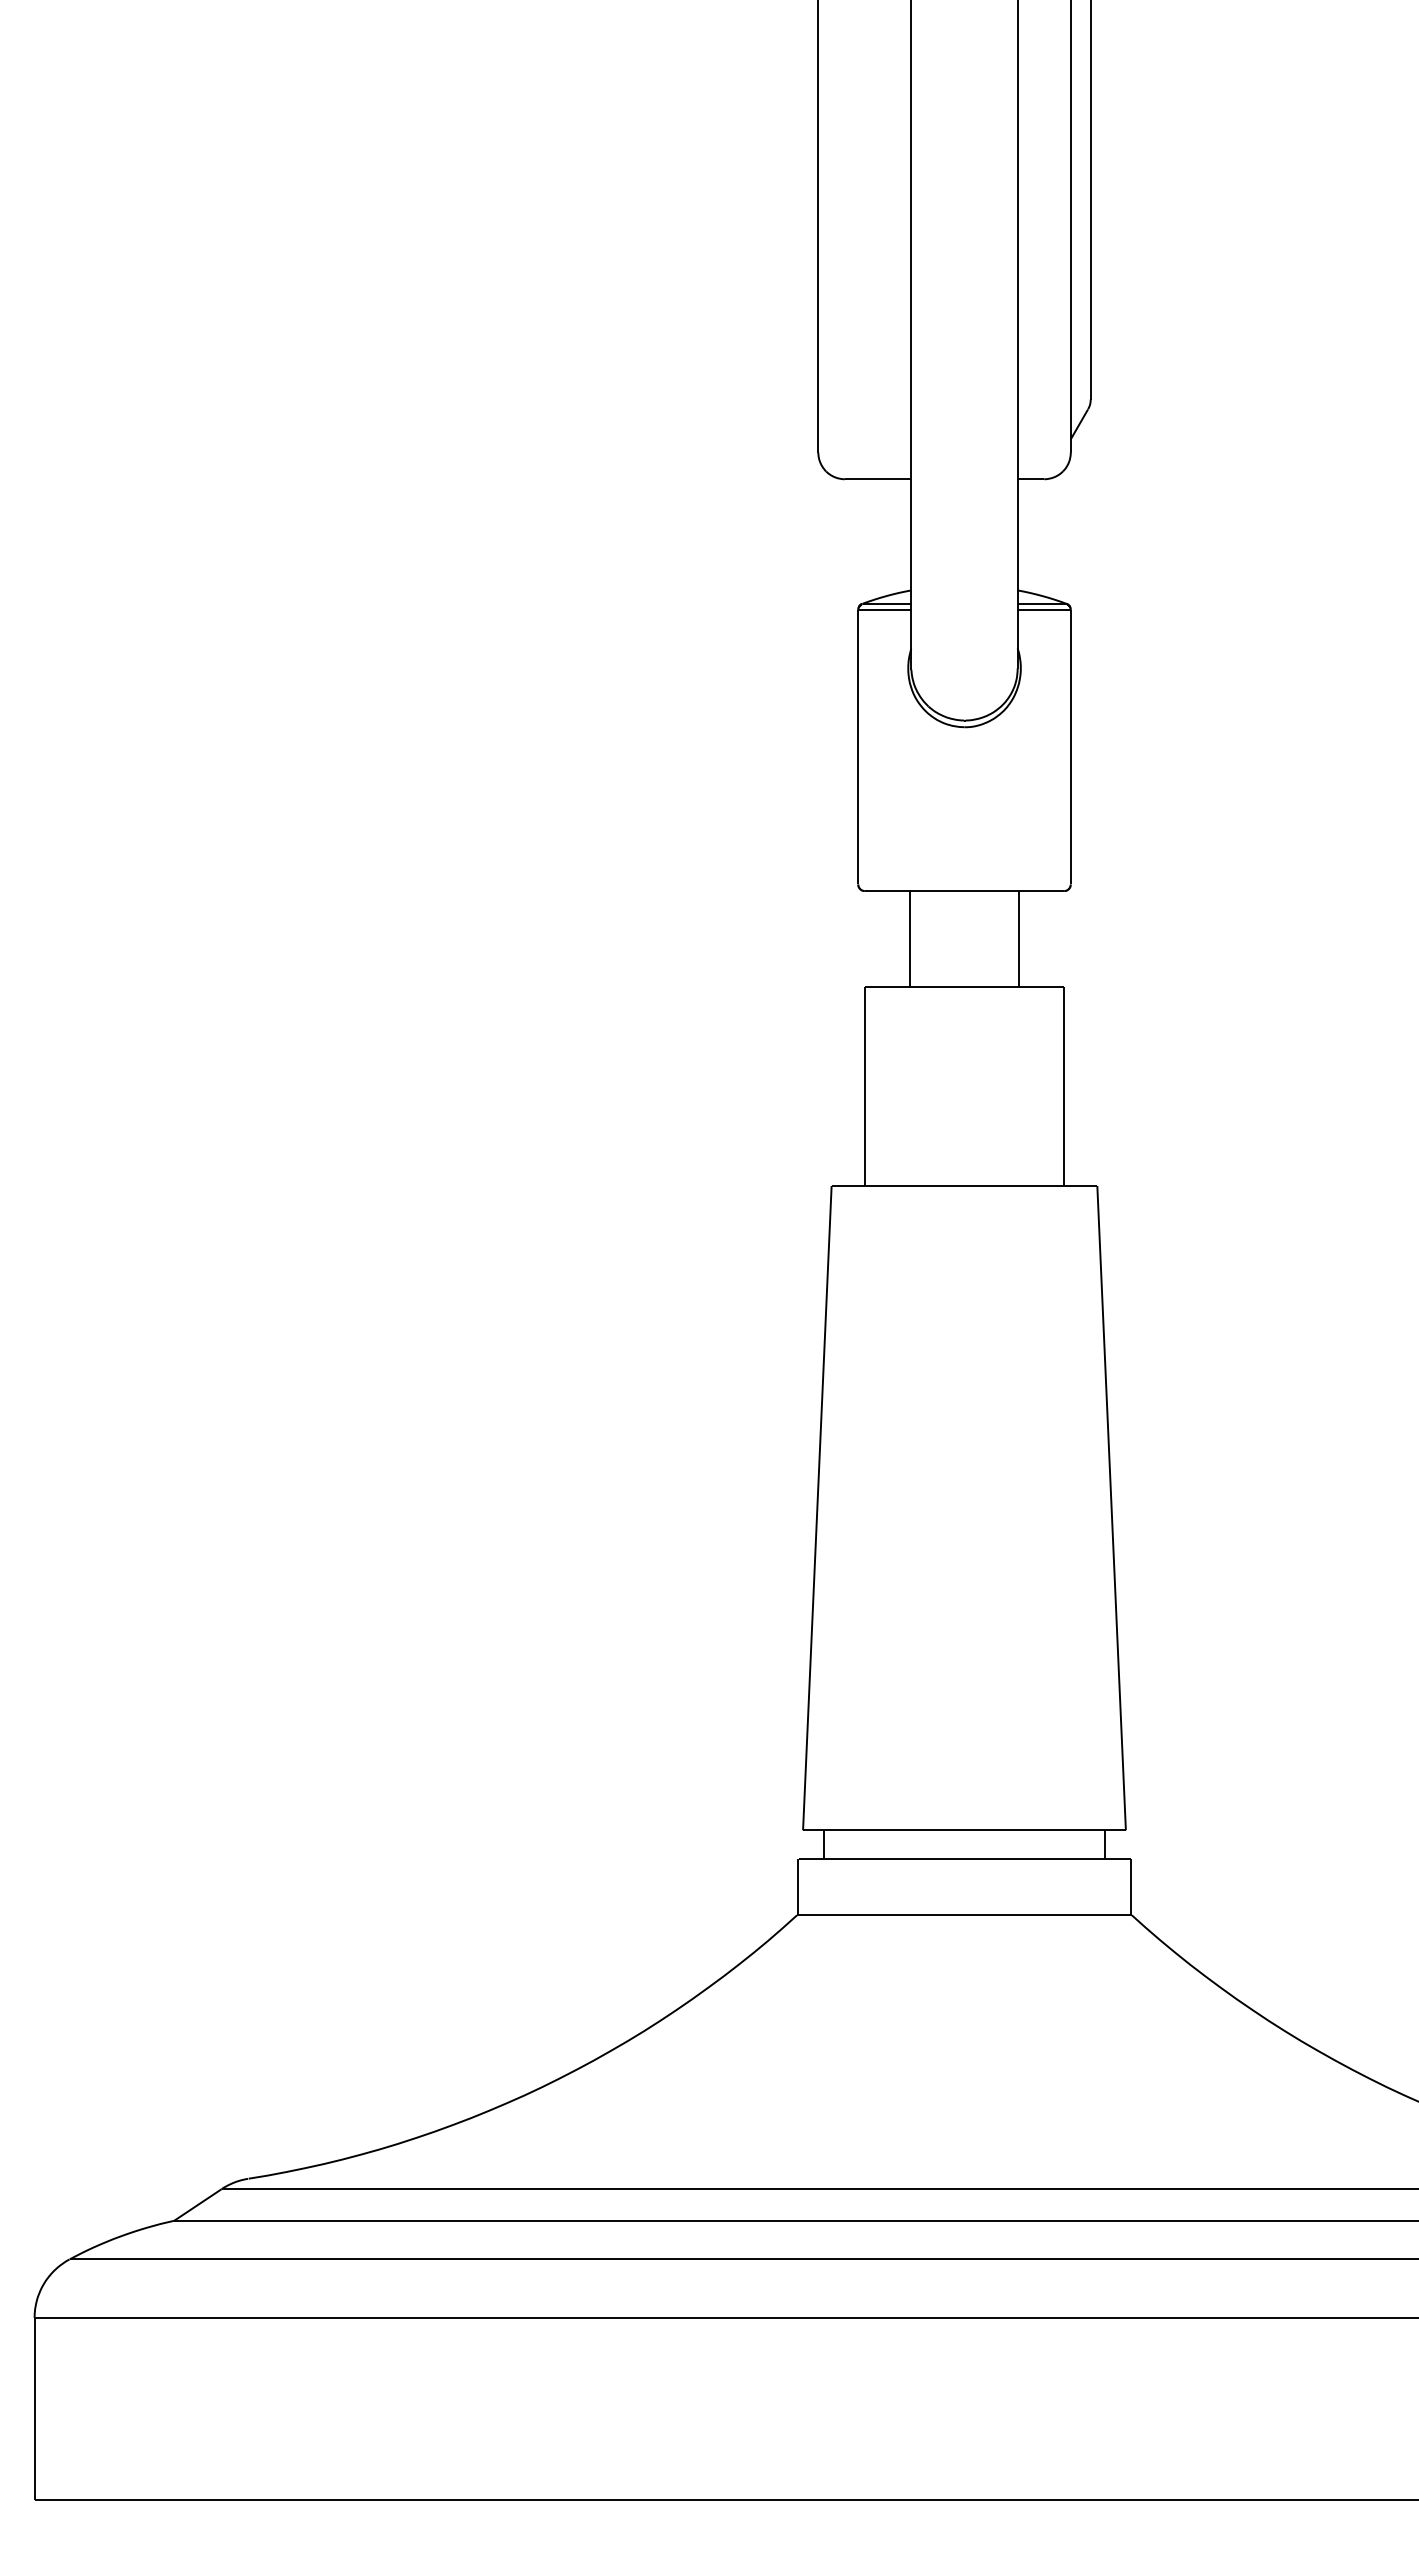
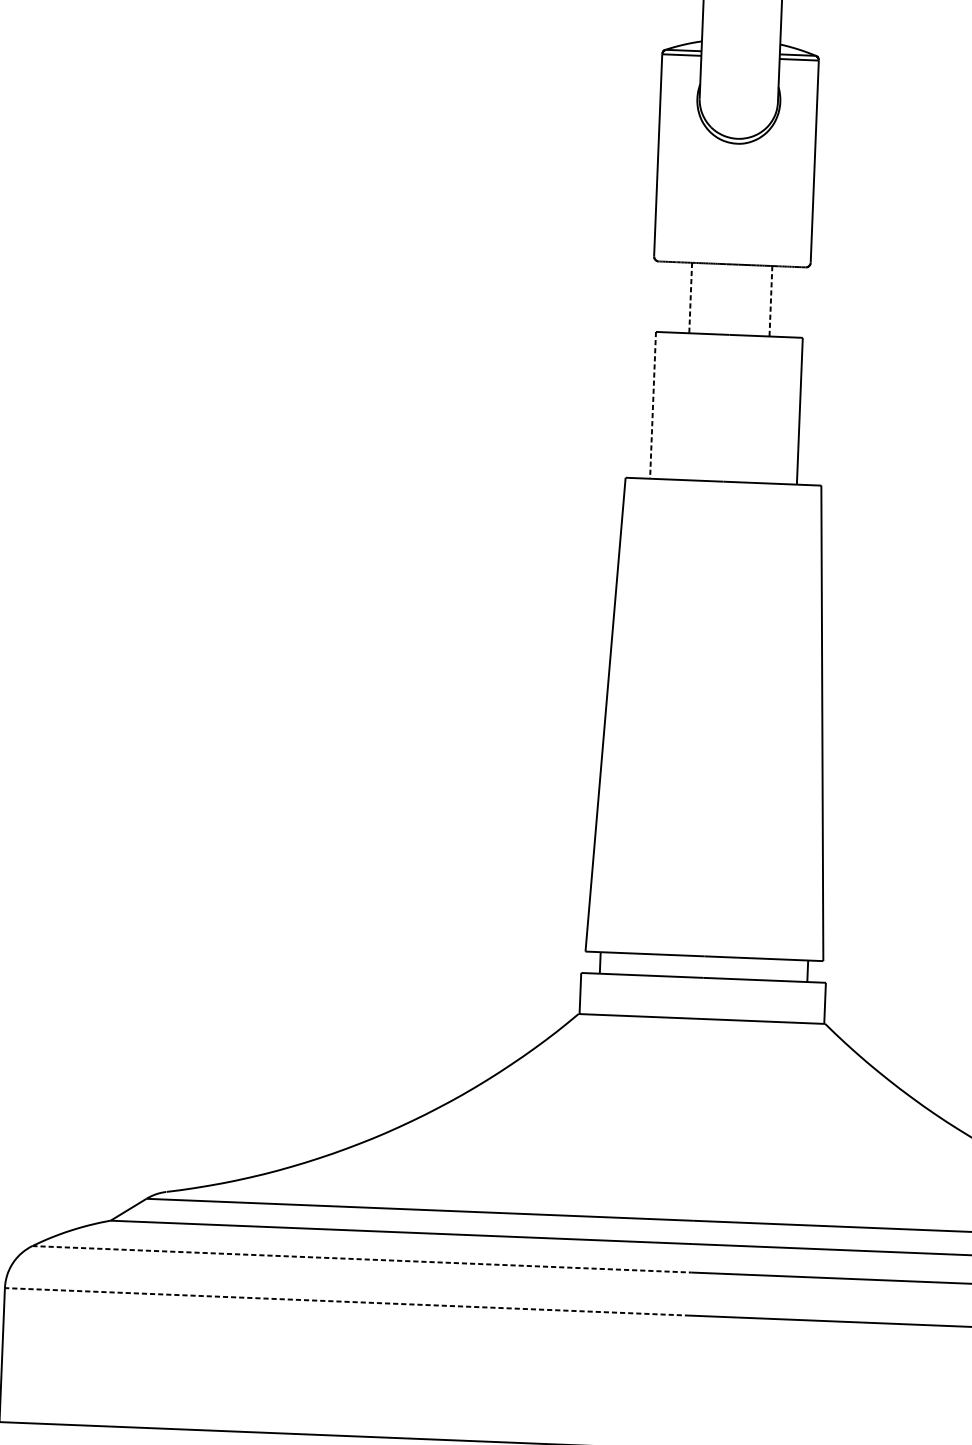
line: (910, 938) -> (691, 297), solid -> dashed
line: (1018, 938) -> (770, 300), solid -> dashed
line: (864, 1086) -> (652, 405), solid -> dashed
line: (517, 2259) -> (362, 1259), solid -> dashed
line: (499, 2317) -> (347, 1301), solid -> dashed

